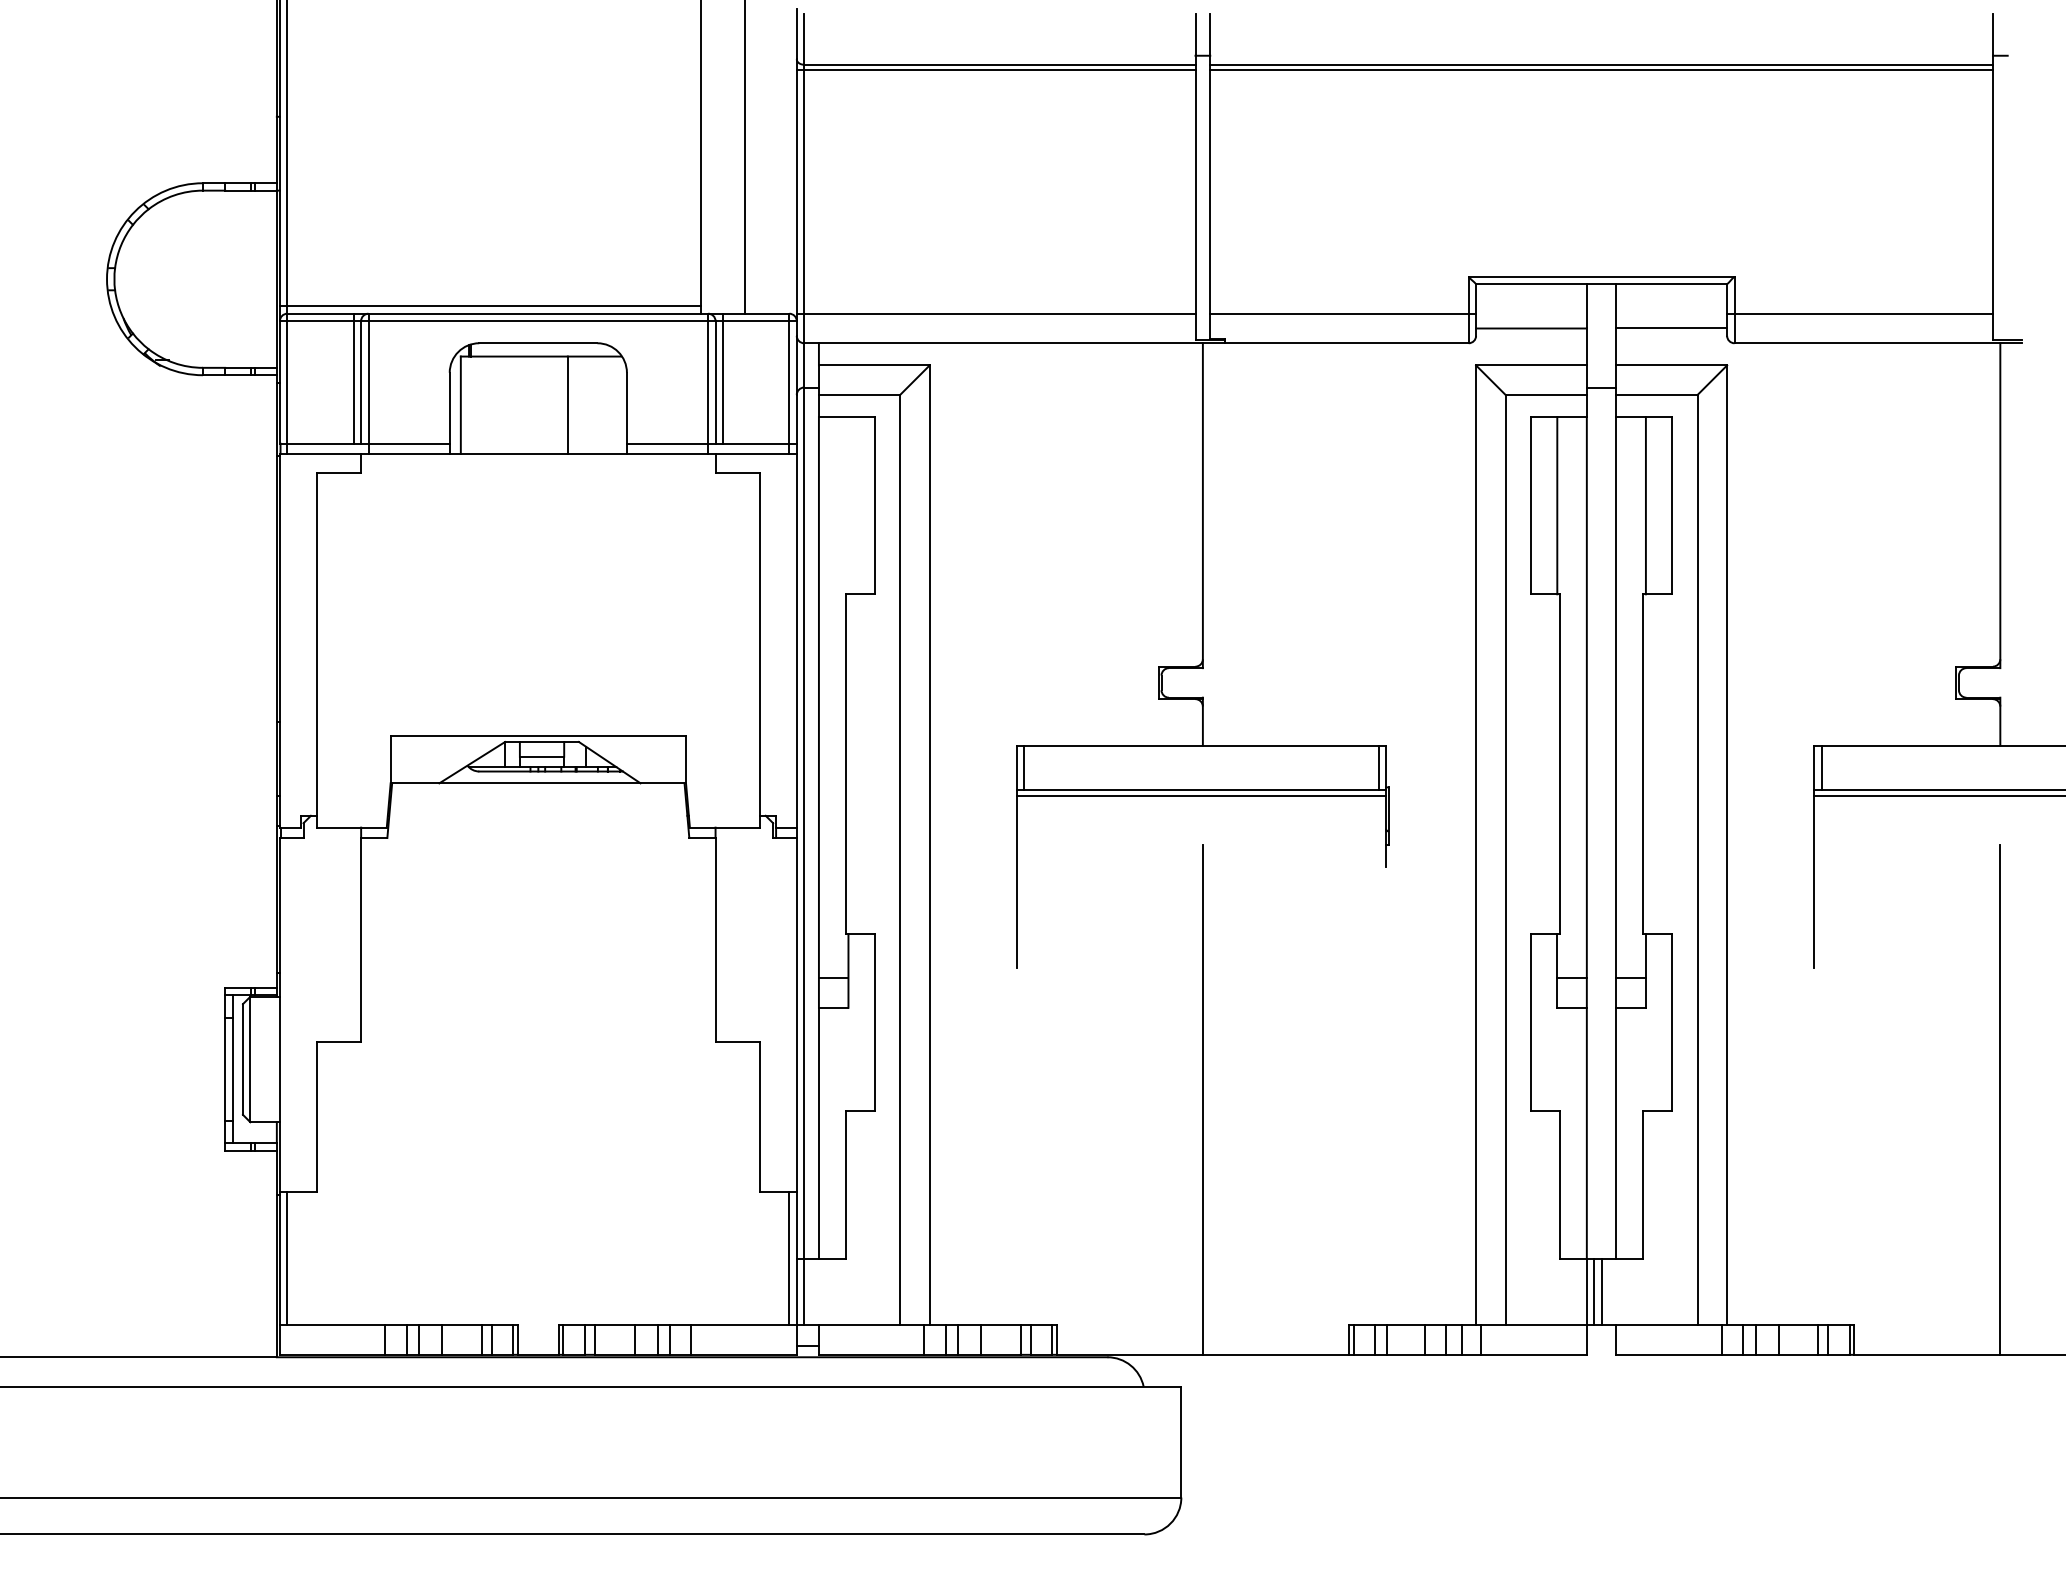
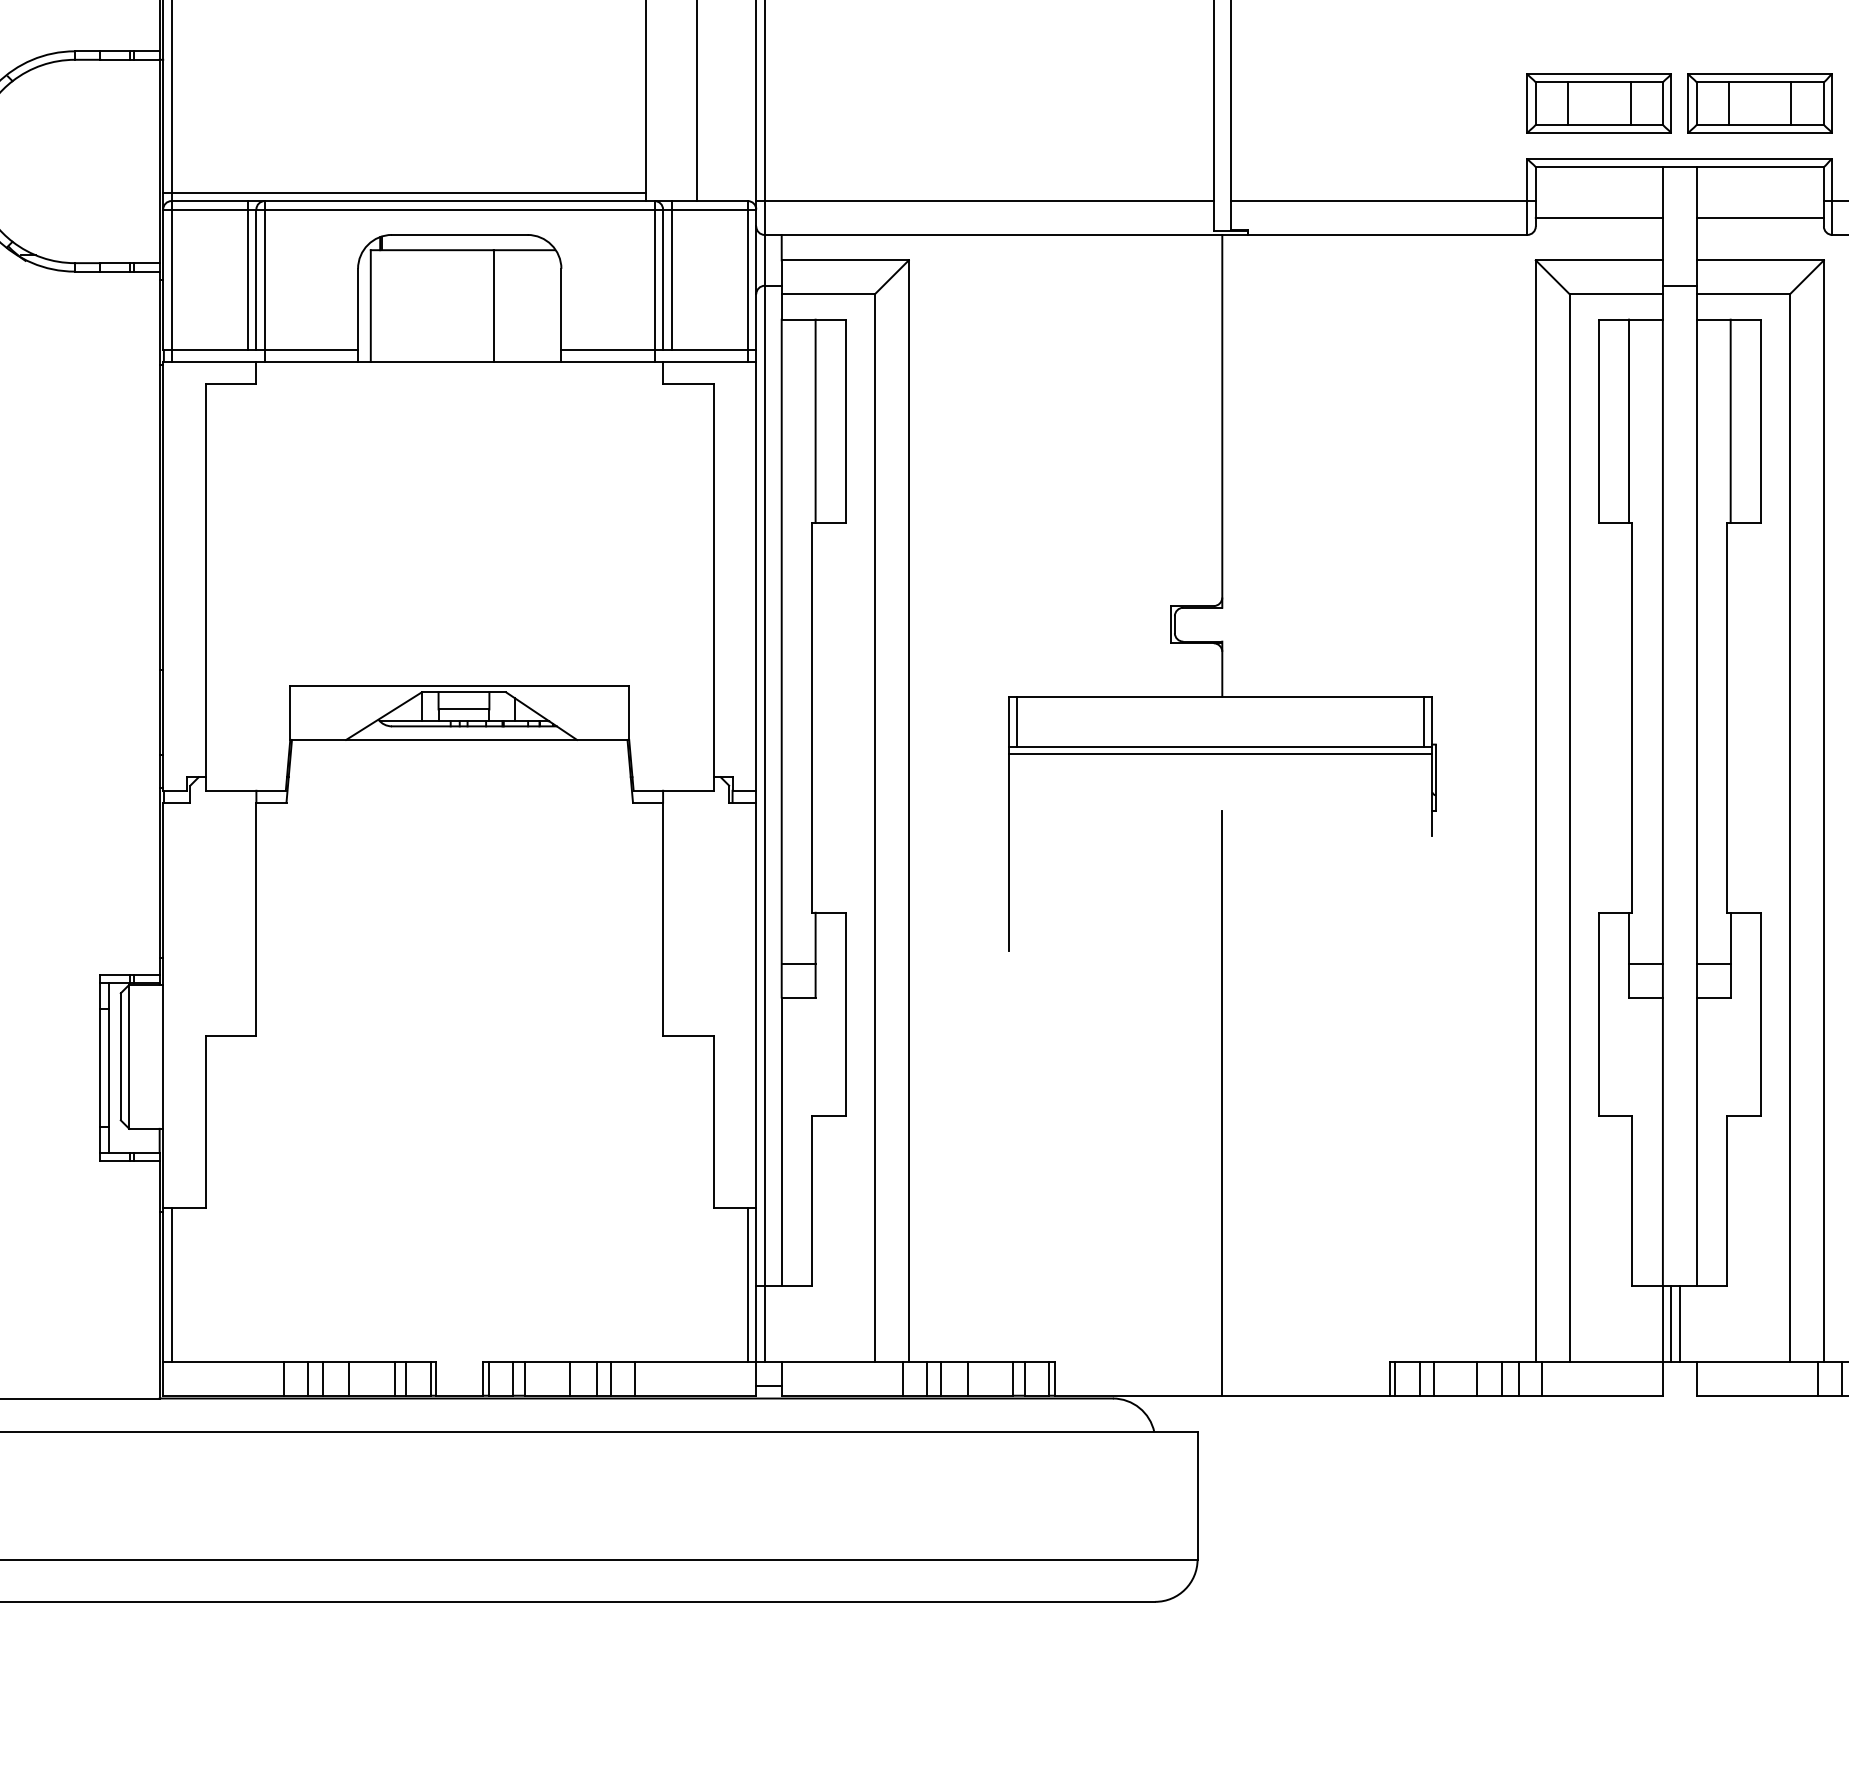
part: (1531, 228) -> (1599, 103), added
part: (1671, 228) -> (1760, 103), added
line: (848, 505) -> (815, 421), added

